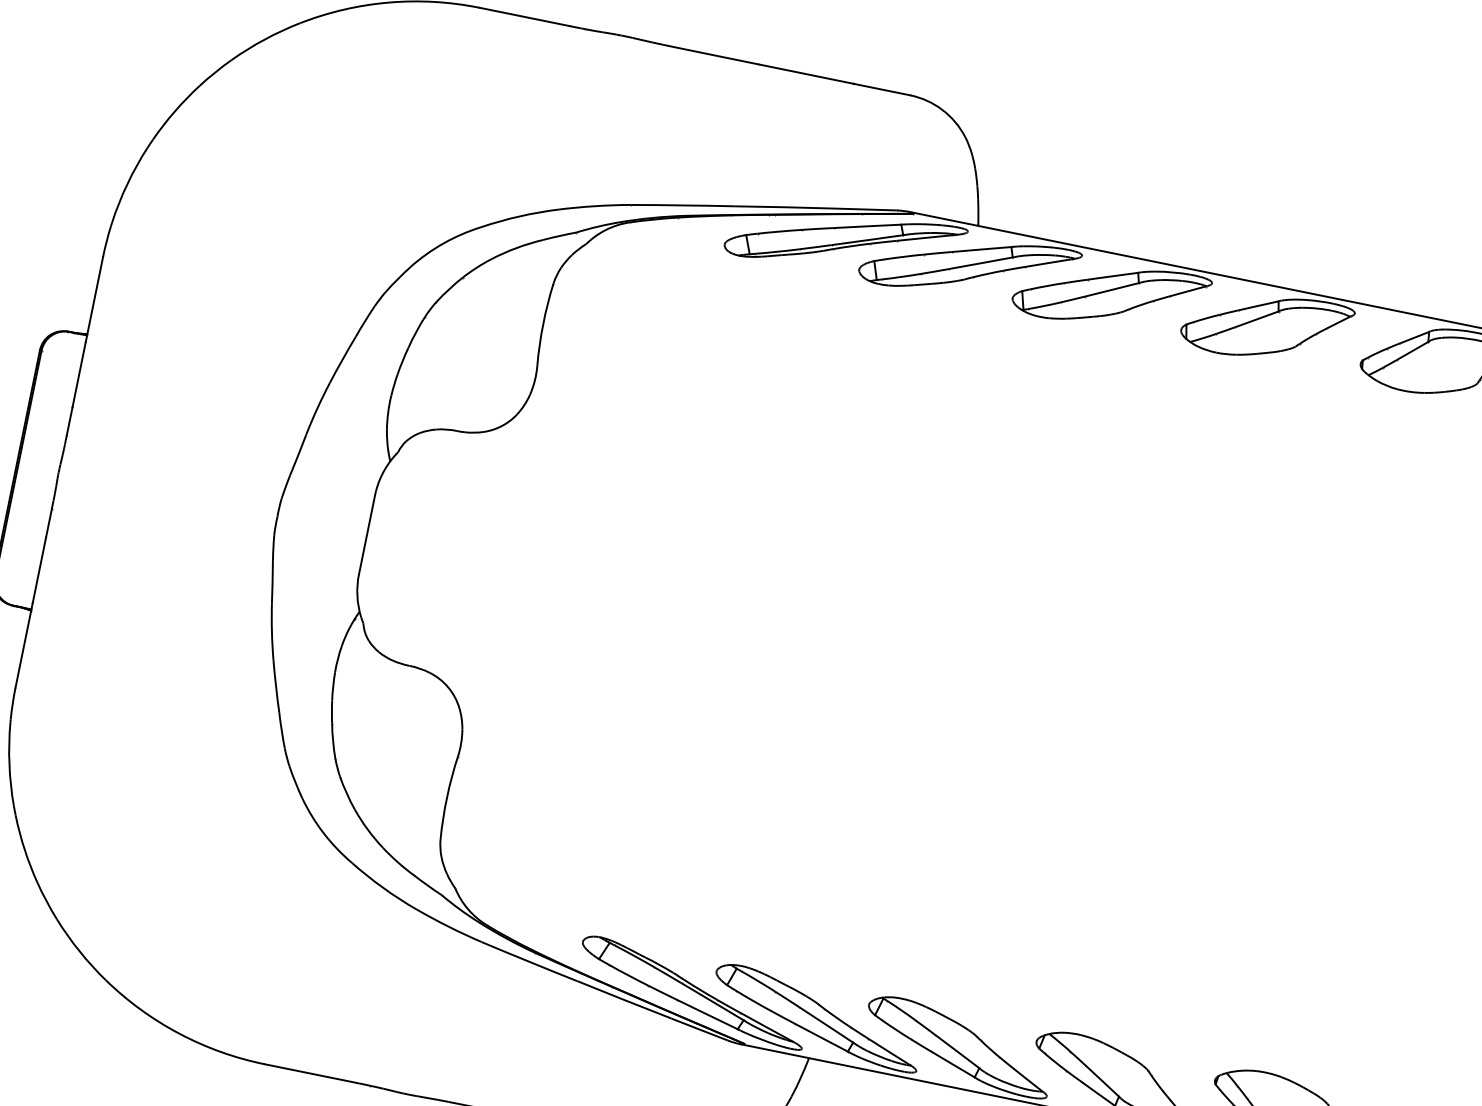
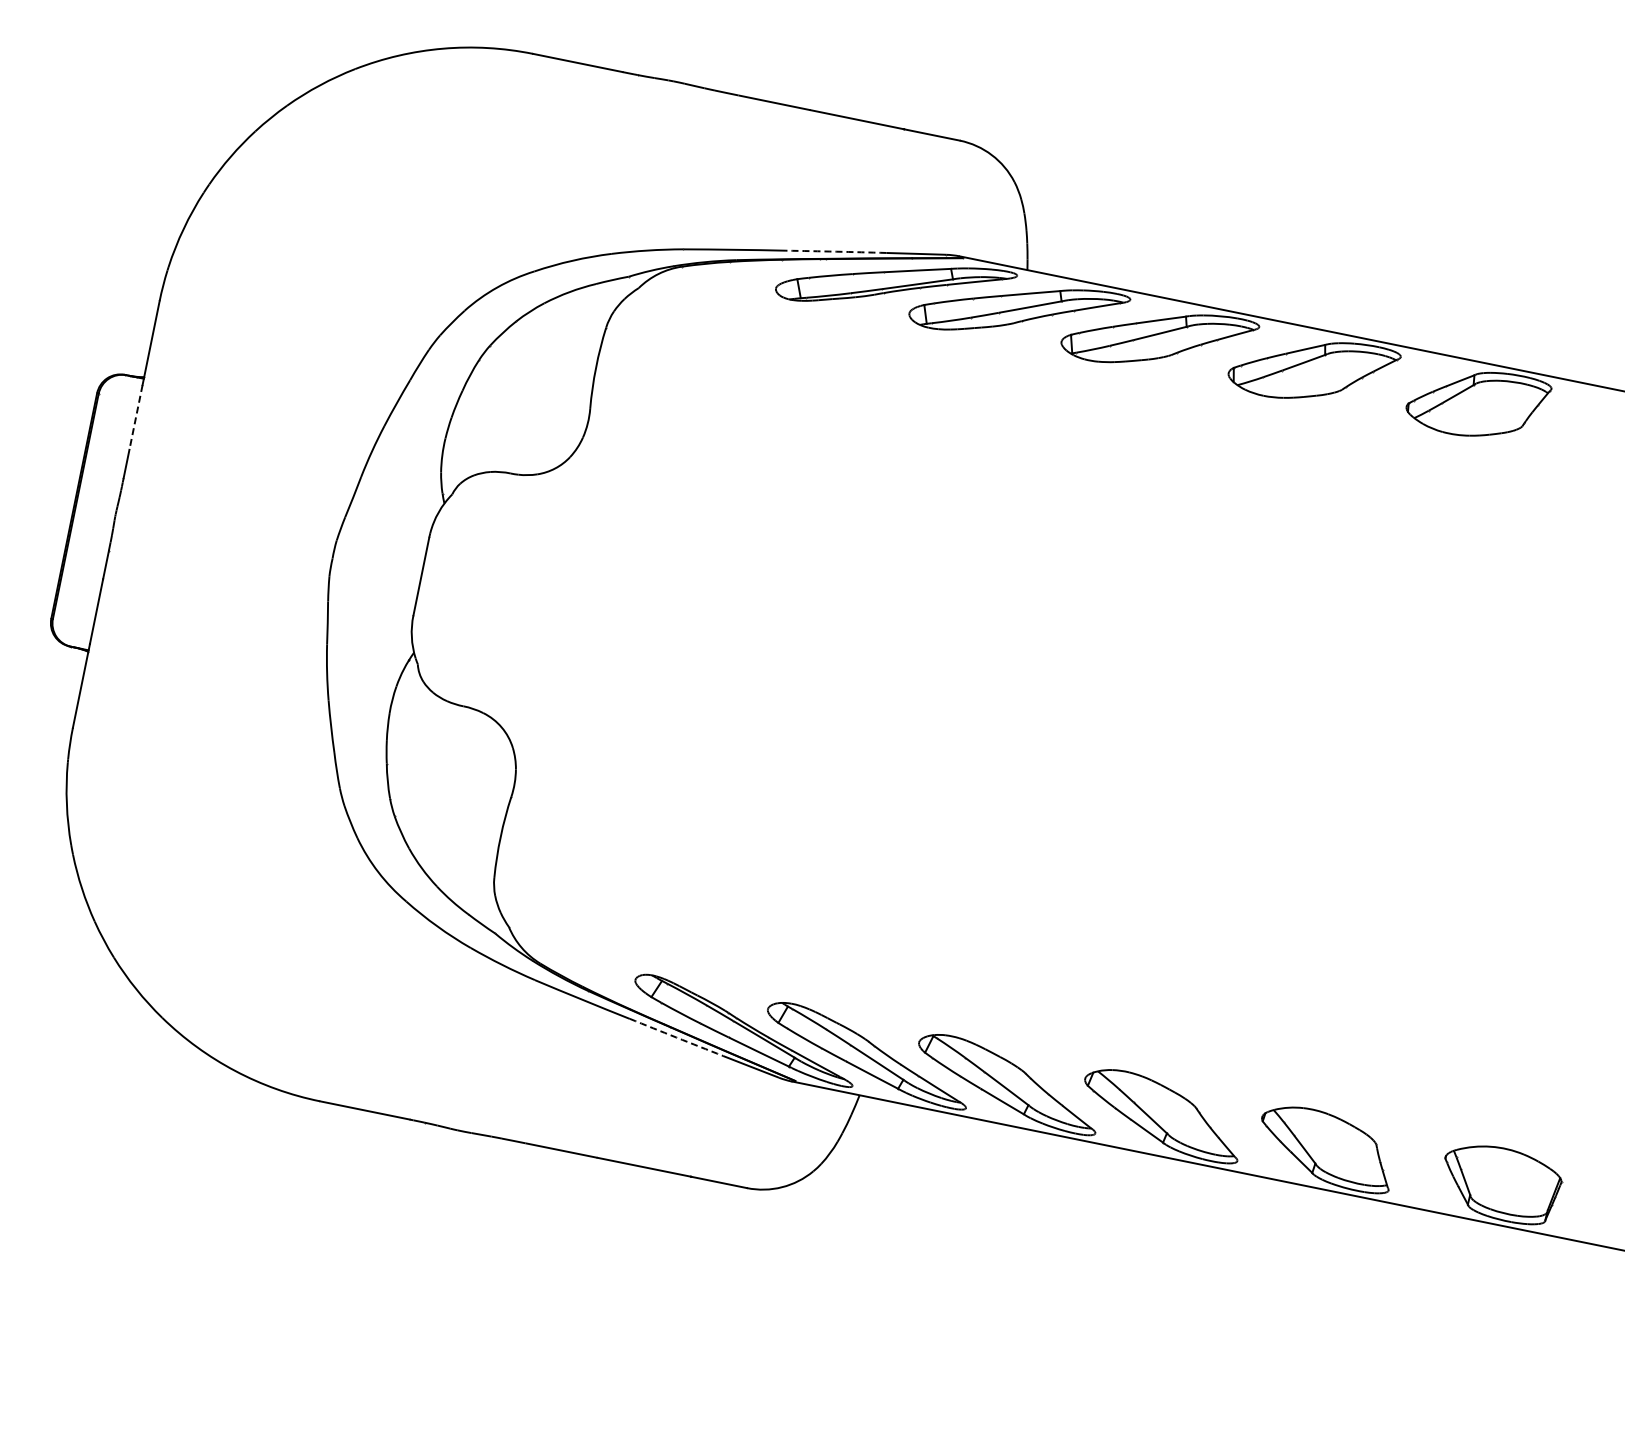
arc: (785, 207) -> (836, 251), solid -> dashed
line: (78, 374) -> (135, 417), solid -> dashed
arc: (624, 999) -> (676, 1037), solid -> dashed

